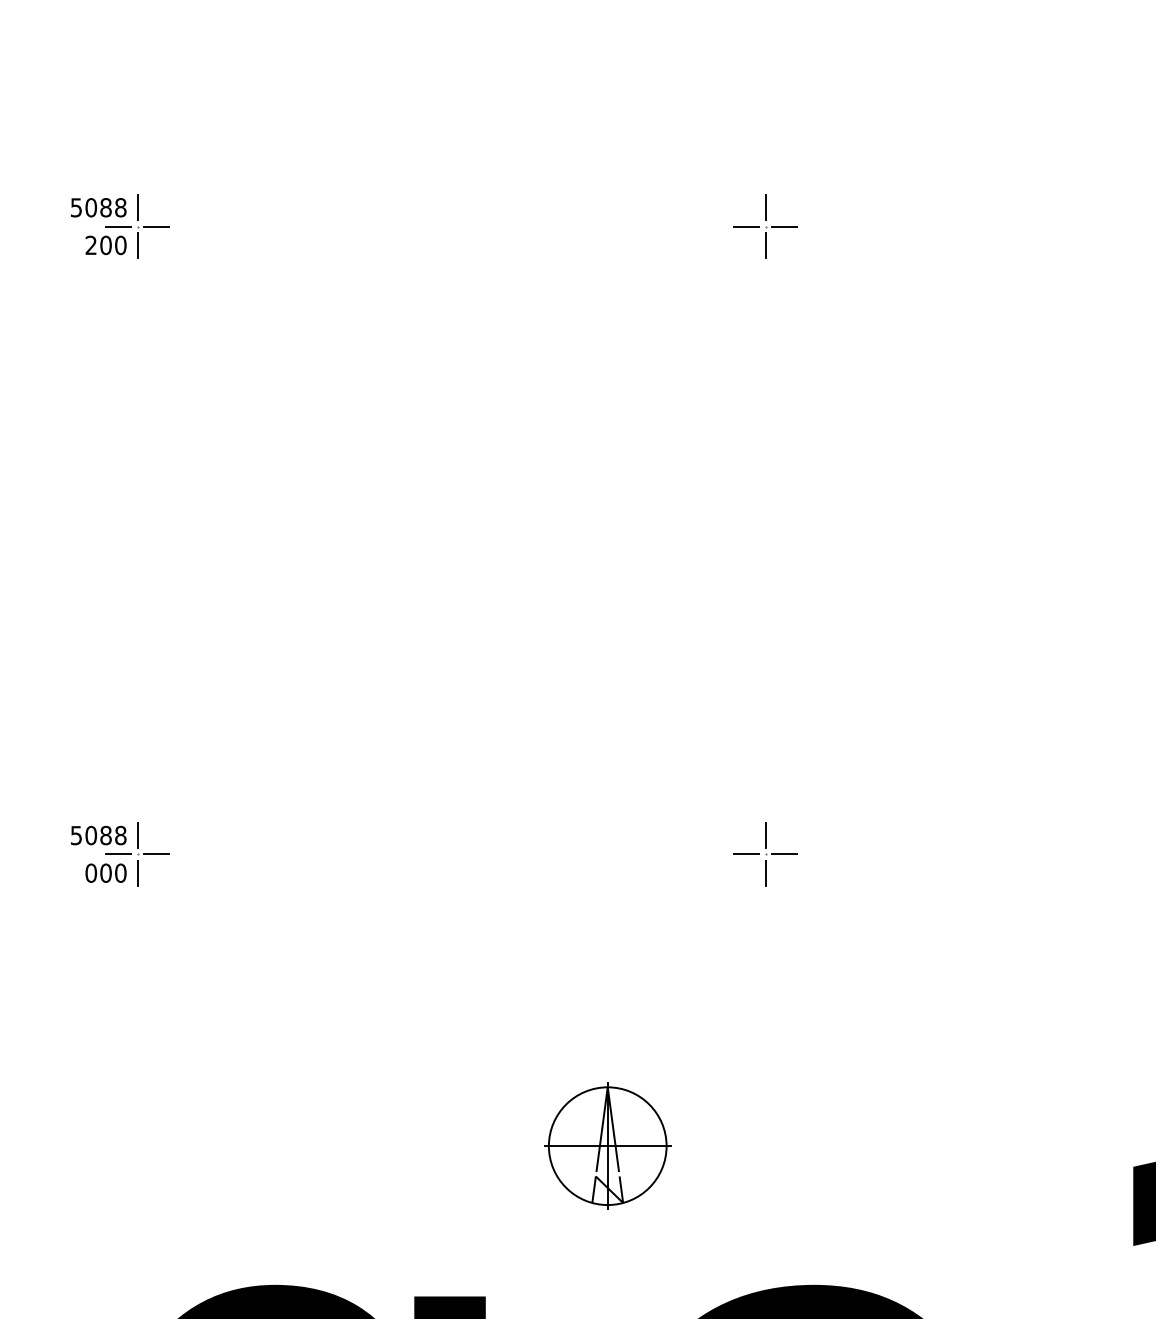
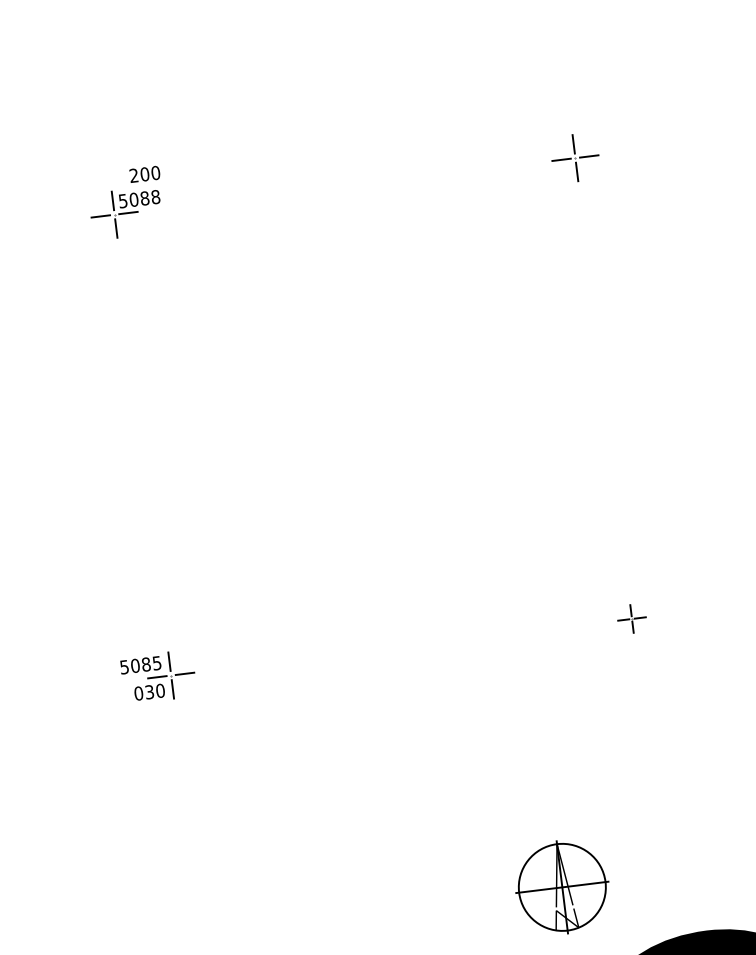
text: (98, 207) -> (139, 198), moved
text: (105, 245) -> (144, 174), moved
text: (120, 835) -> (156, 663), 5088 -> 5085
part: (765, 854) -> (632, 619), size x0.6
text: (105, 872) -> (149, 691), 000 -> 030
part: (607, 1145) -> (562, 886), moved

